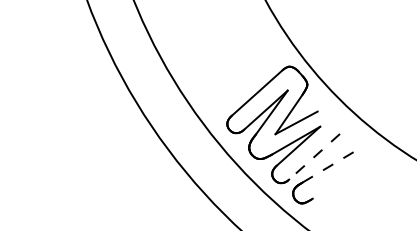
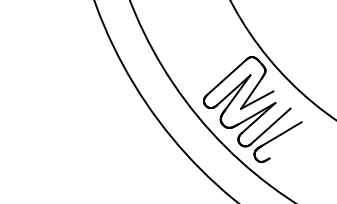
line: (313, 157) -> (270, 126), dashed -> solid
line: (329, 166) -> (282, 133), dashed -> solid

